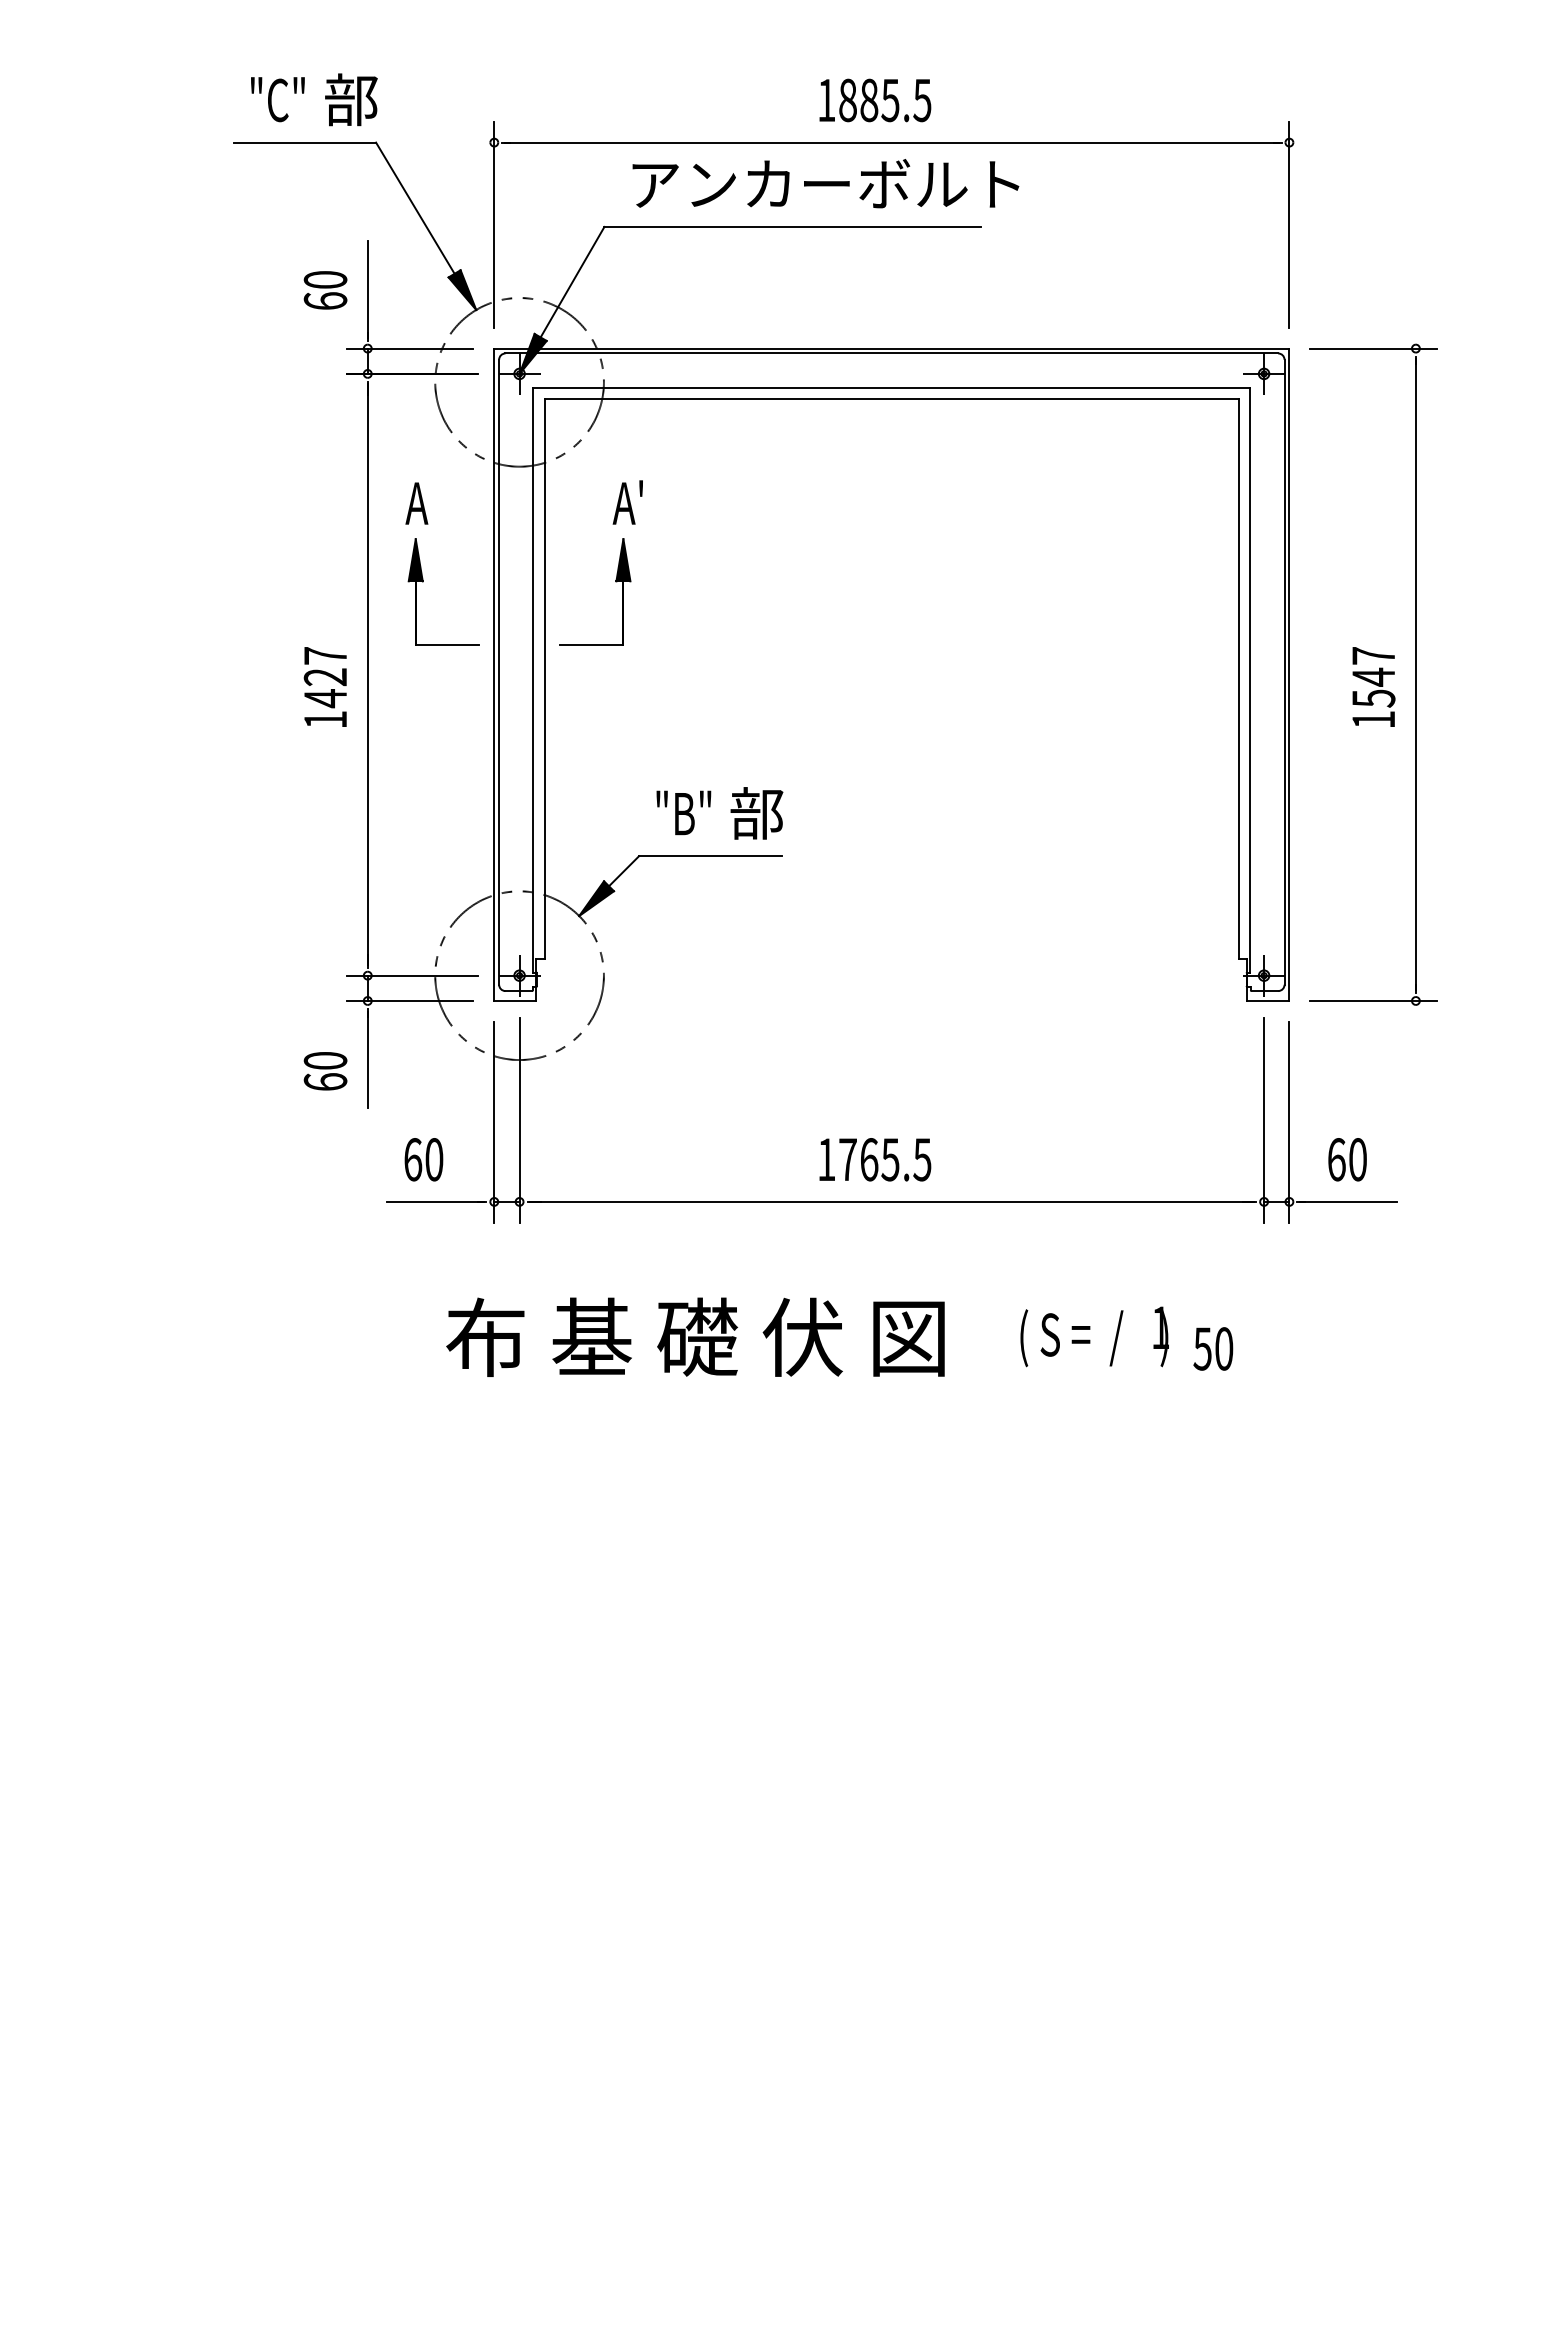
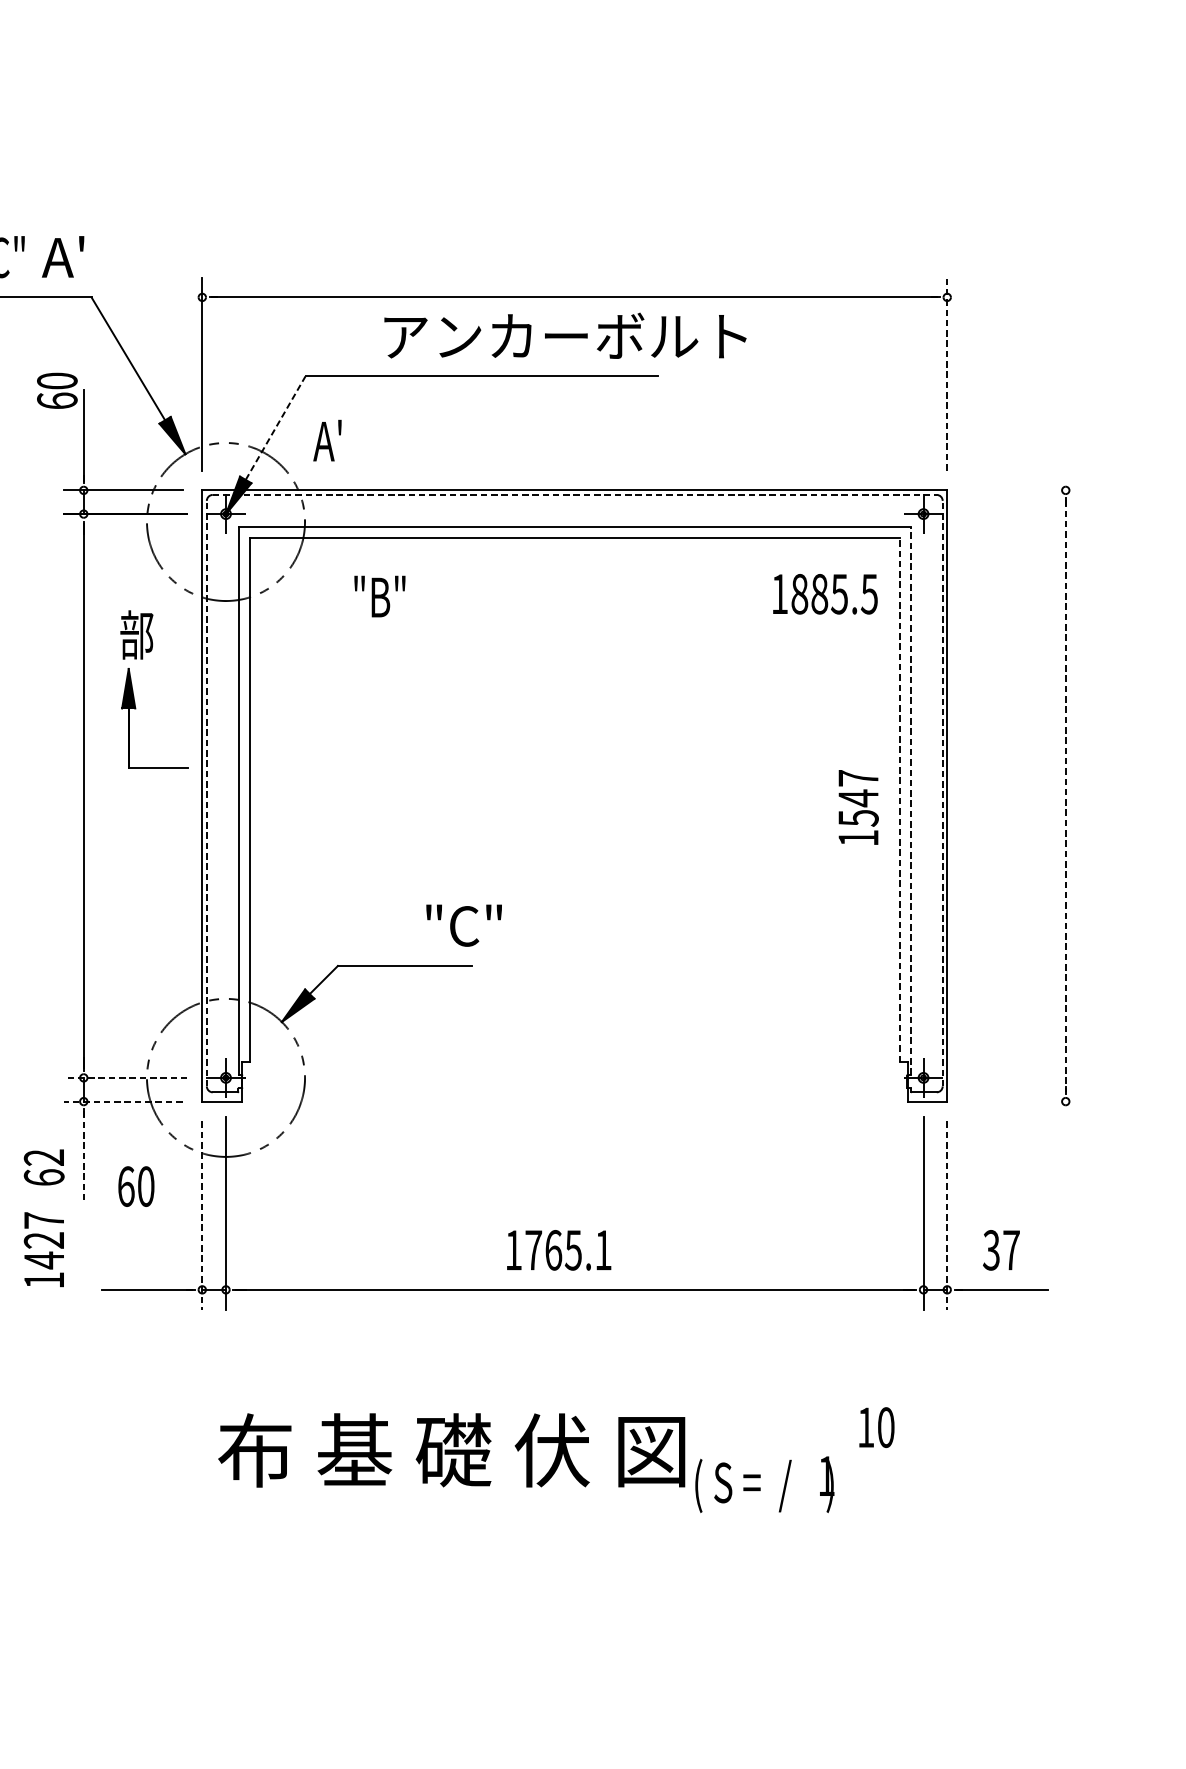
text: (350, 99) -> (67, 257), 部 -> A'
text: (875, 100) -> (825, 594), moved
text: (825, 183) -> (565, 335), moved
line: (1289, 224) -> (947, 374), solid -> dashed
line: (572, 282) -> (275, 428), solid -> dashed
text: (325, 290) -> (57, 390), moved
line: (1373, 348) -> (1026, 490), removed
line: (892, 353) -> (575, 494), solid -> dashed
text: (423, 502) -> (135, 634), A -> 部
text: (627, 502) -> (327, 440), moved
part: (615, 582) -> (315, 709), removed
line: (499, 671) -> (207, 792), solid -> dashed
line: (1284, 671) -> (942, 792), solid -> dashed
line: (1415, 674) -> (1065, 795), solid -> dashed
line: (1238, 679) -> (899, 800), solid -> dashed
line: (1250, 679) -> (910, 800), solid -> dashed
text: (324, 686) -> (43, 1249), moved
text: (1373, 686) -> (858, 806), moved
text: (683, 812) -> (379, 596), moved
text: (772, 813) -> (462, 925), 部 -> "C"
line: (412, 975) -> (125, 1077), solid -> dashed
line: (409, 1000) -> (122, 1101), solid -> dashed
line: (1373, 1000) -> (1026, 1101), removed
text: (325, 1060) -> (44, 1157), 60 -> 62
line: (367, 1060) -> (83, 1157), solid -> dashed
line: (494, 1123) -> (202, 1216), solid -> dashed
line: (1289, 1123) -> (947, 1216), solid -> dashed
text: (423, 1159) -> (135, 1186), moved
text: (922, 1159) -> (603, 1250), 1765.5 -> 1765.1
text: (1346, 1159) -> (1000, 1250), 60 -> 37
text: (695, 1336) -> (451, 1449), moved
text: (1094, 1336) -> (764, 1484), moved
text: (1202, 1348) -> (865, 1427), 50 -> 10

